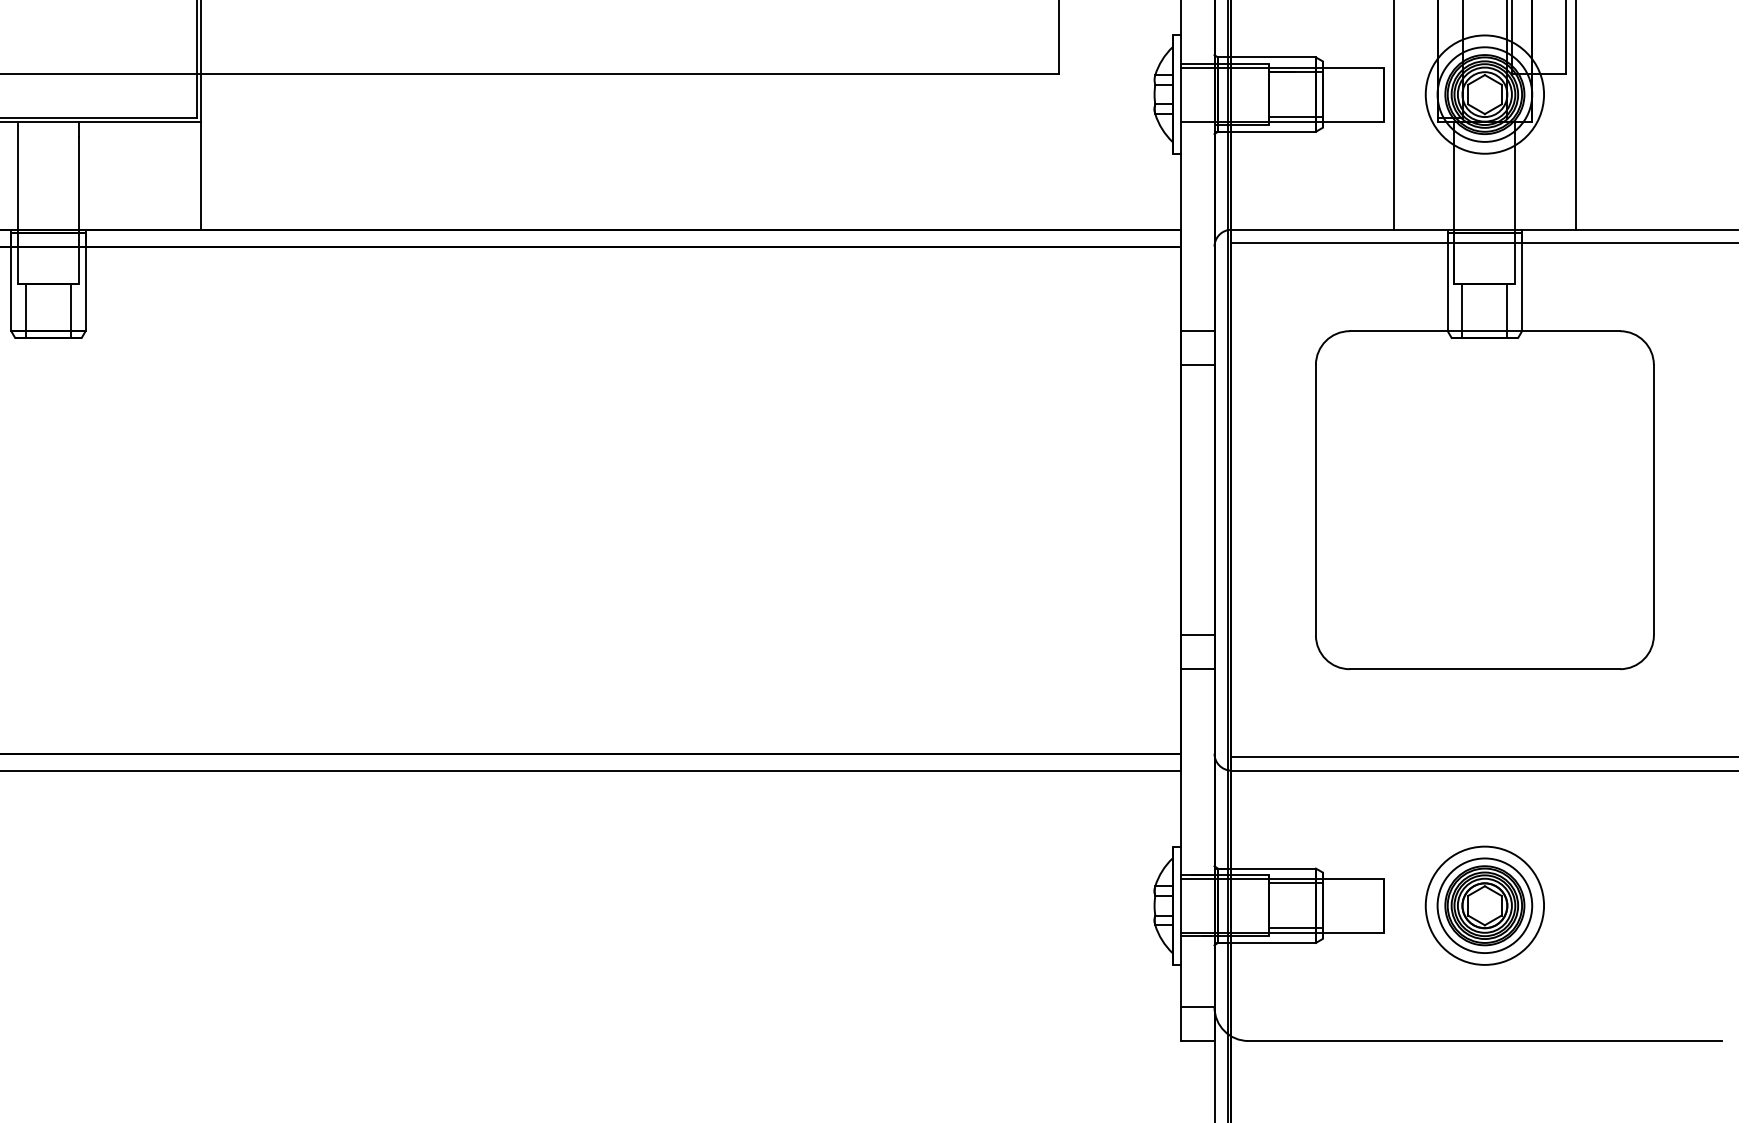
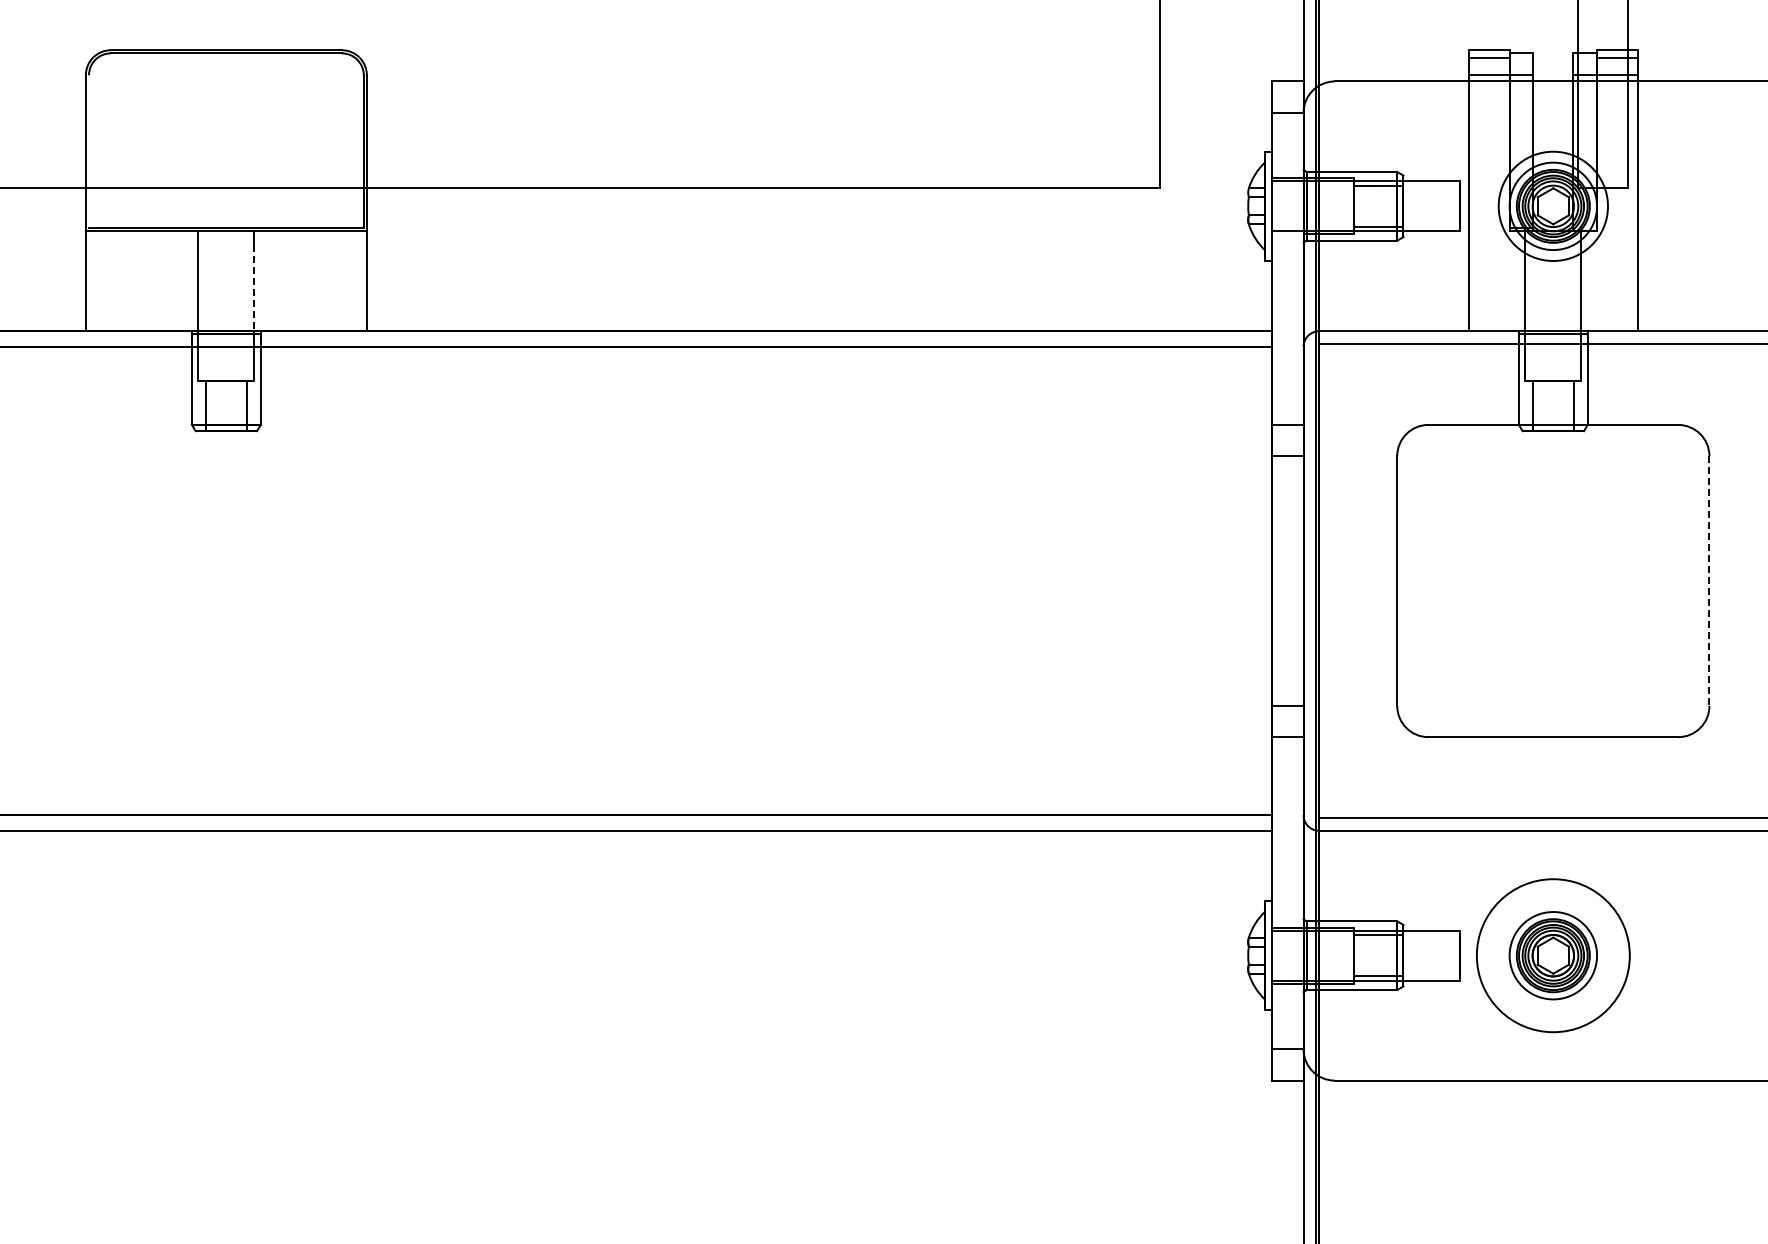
line: (78, 183) -> (254, 288), solid -> dashed
line: (1653, 500) -> (1709, 581), solid -> dashed
circle: (1483, 905) -> (1552, 955), size x1.4

